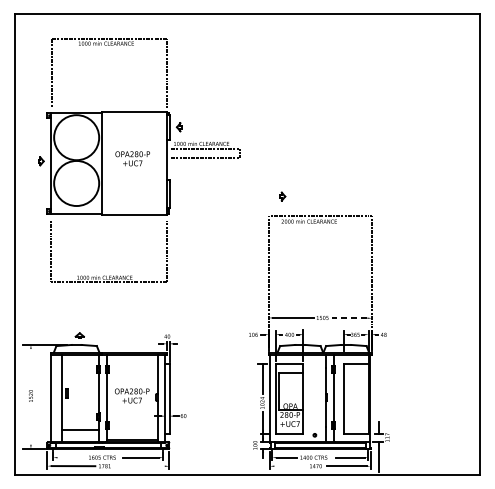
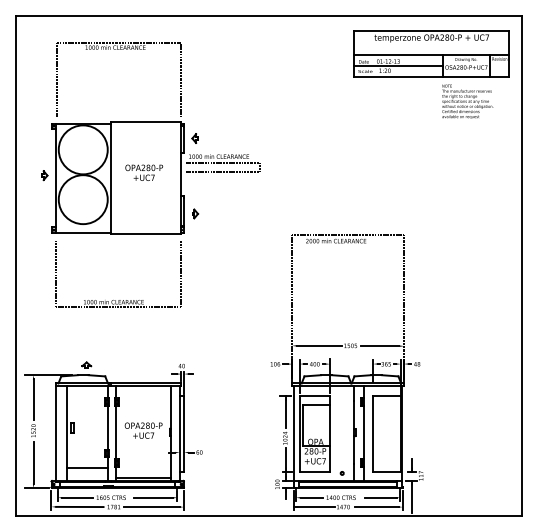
part: (396, 68) -> (431, 74), added
part: (282, 196) -> (195, 213), moved
line: (349, 317) -> (379, 345), dashed -> solid
line: (30, 367) -> (33, 399), added
line: (30, 425) -> (33, 462), added
line: (71, 457) -> (77, 497), added
line: (140, 466) -> (152, 507), added
line: (289, 466) -> (314, 507), added

